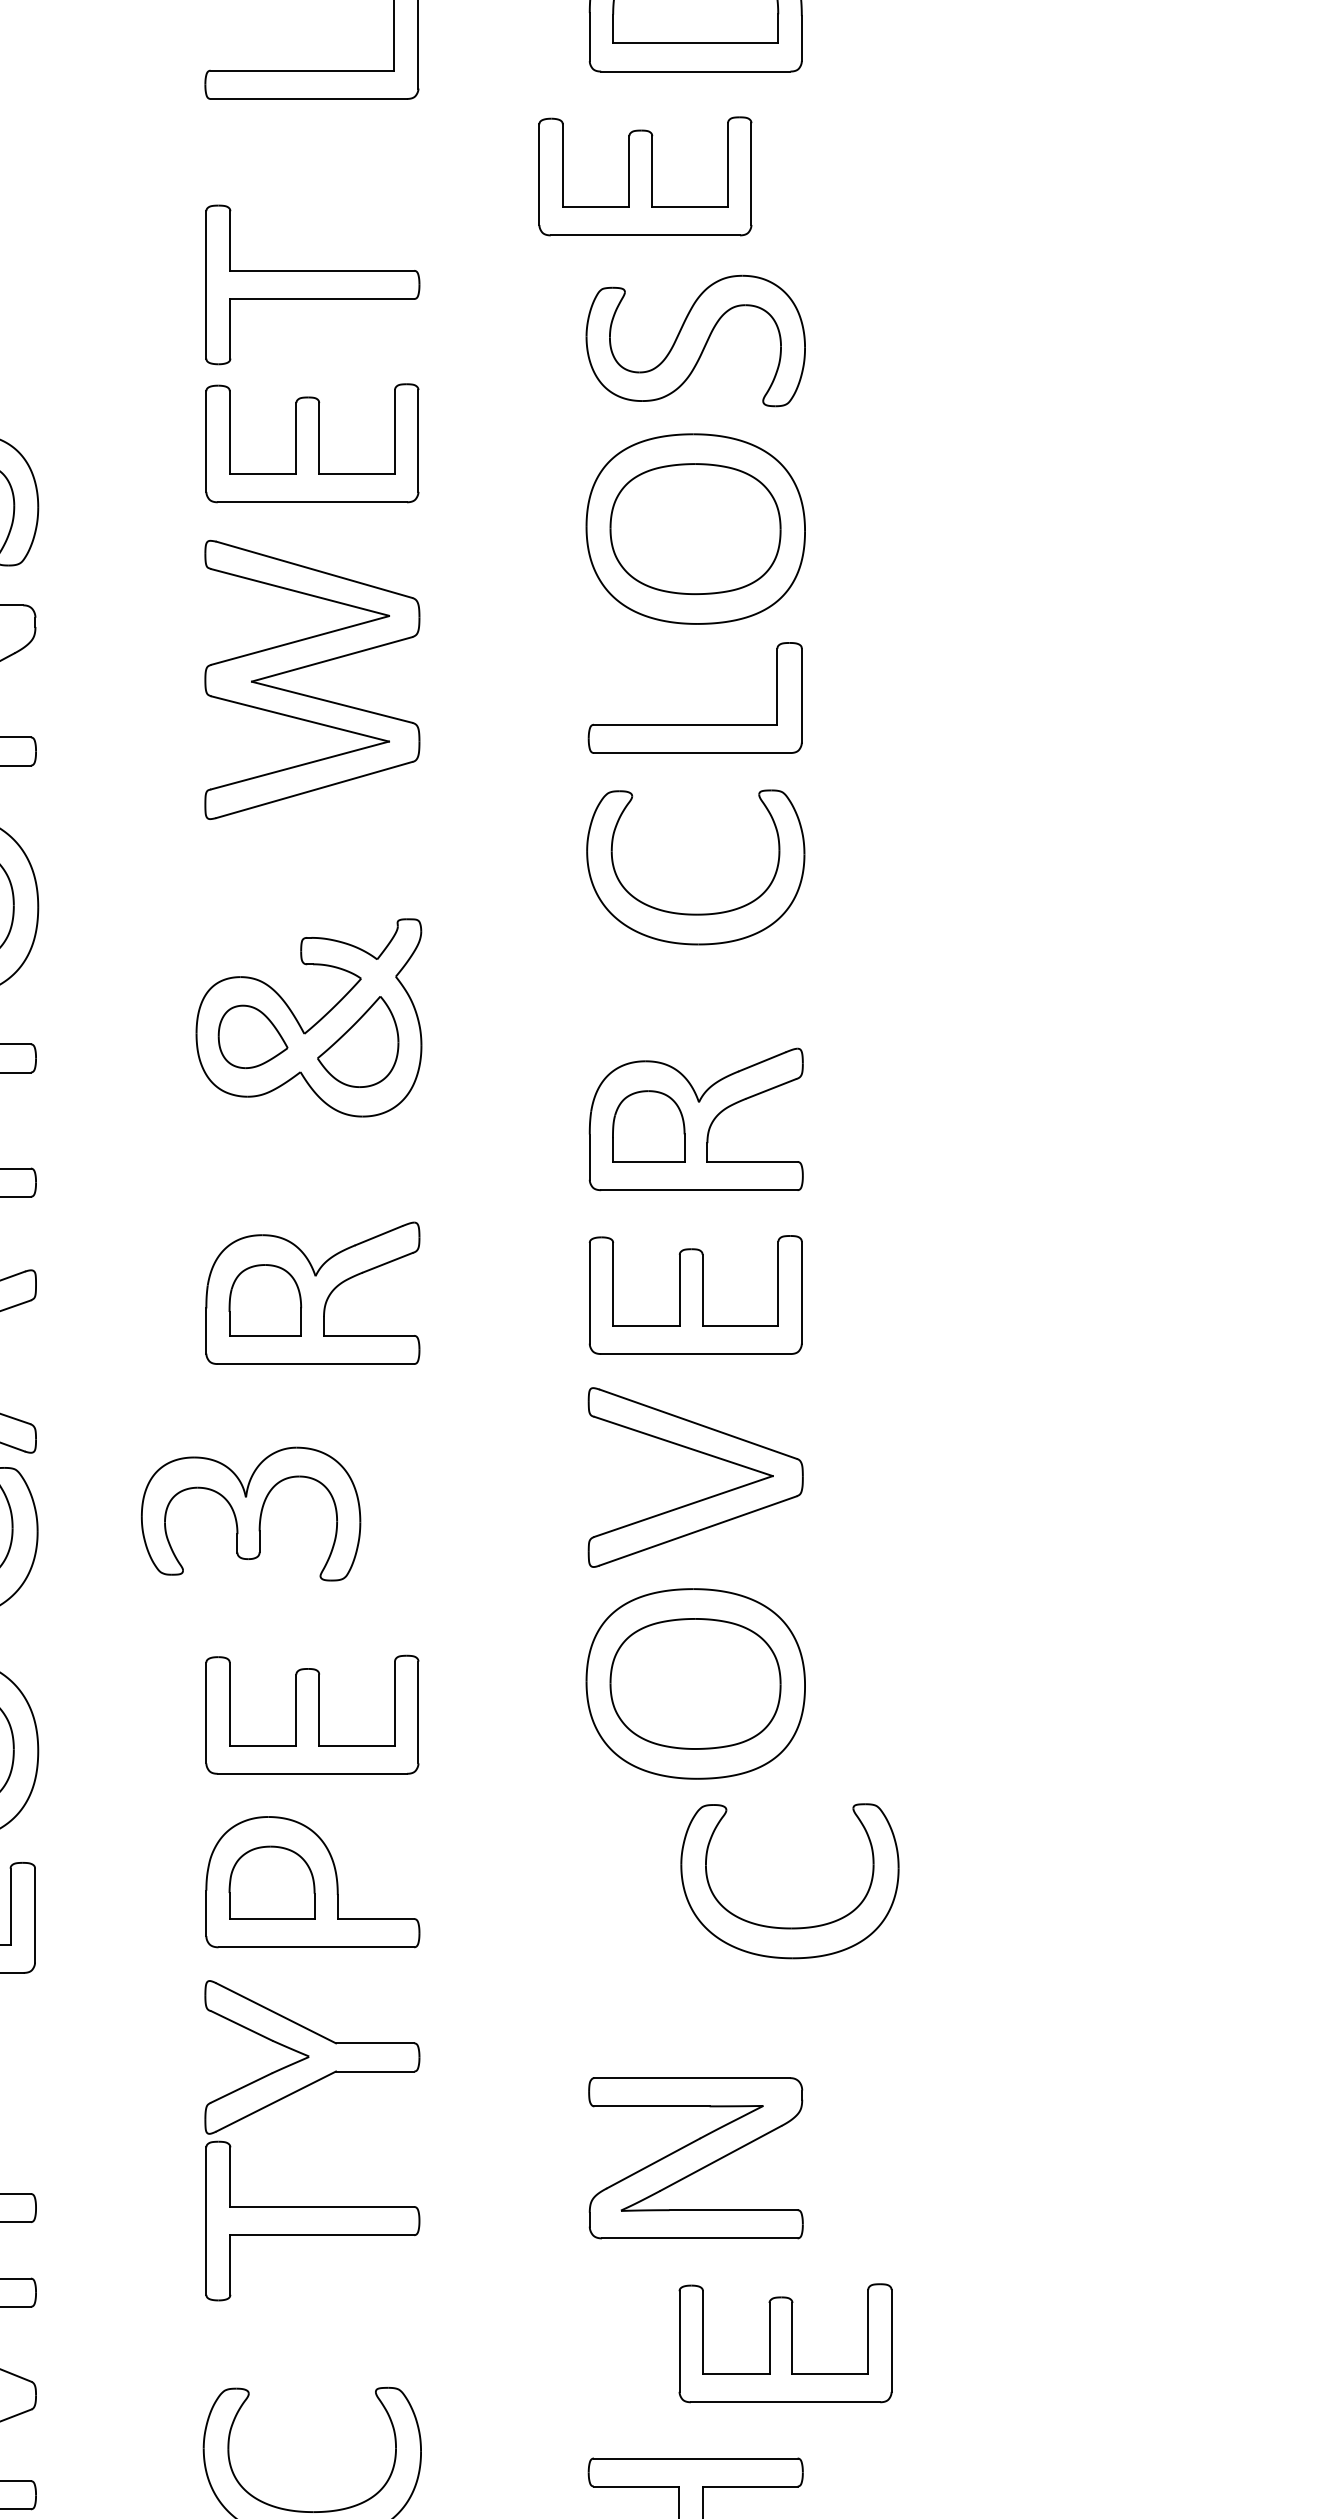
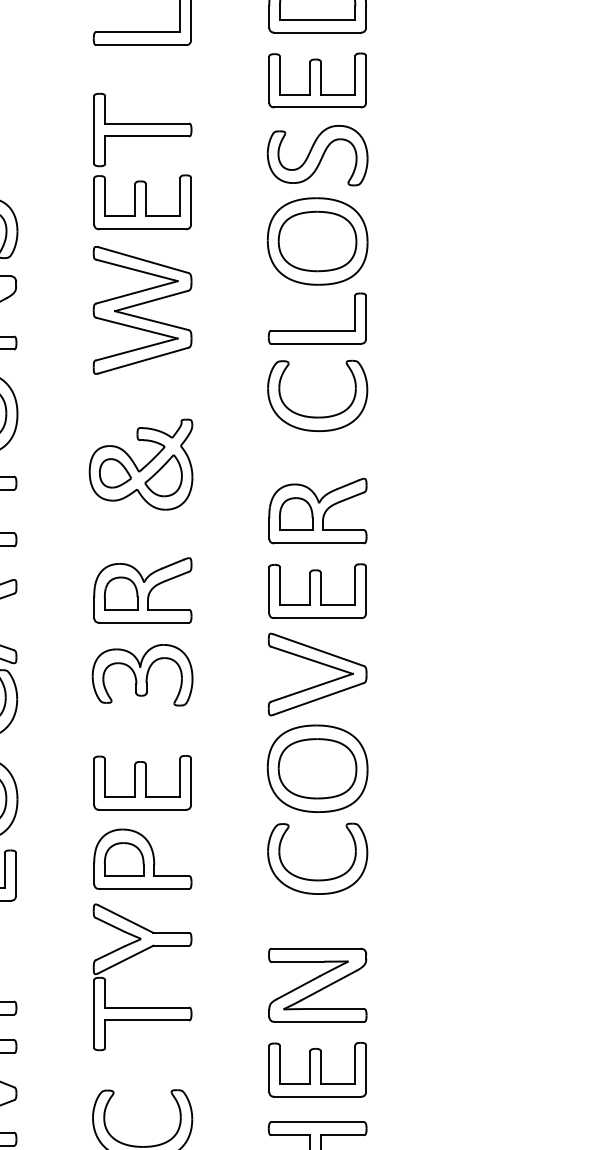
part: (645, 176) -> (317, 80), moved
part: (250, 1514) -> (142, 675), moved
part: (789, 1926) -> (317, 879), moved
part: (785, 2342) -> (317, 1069), moved

